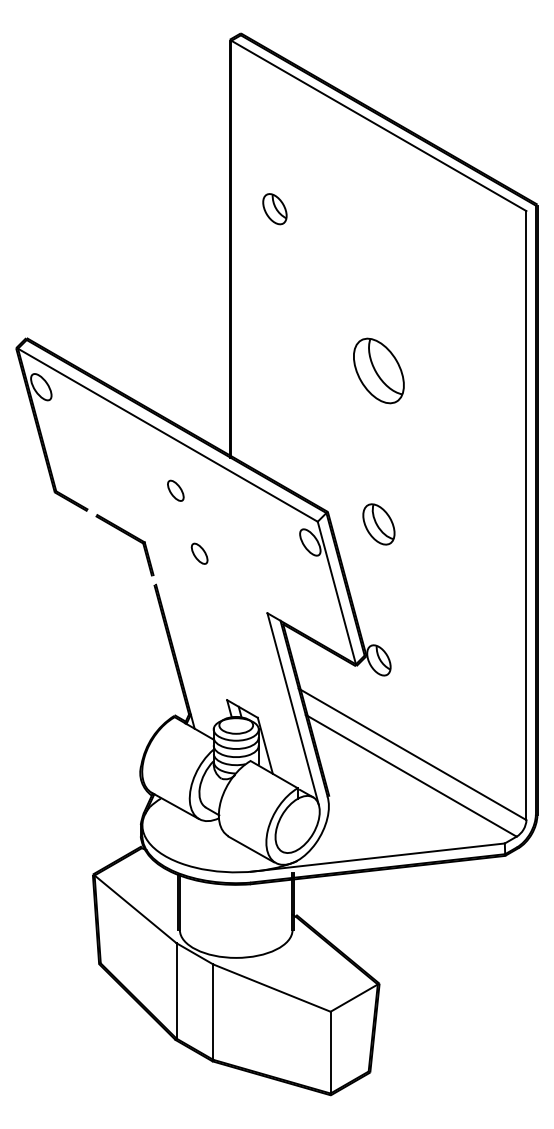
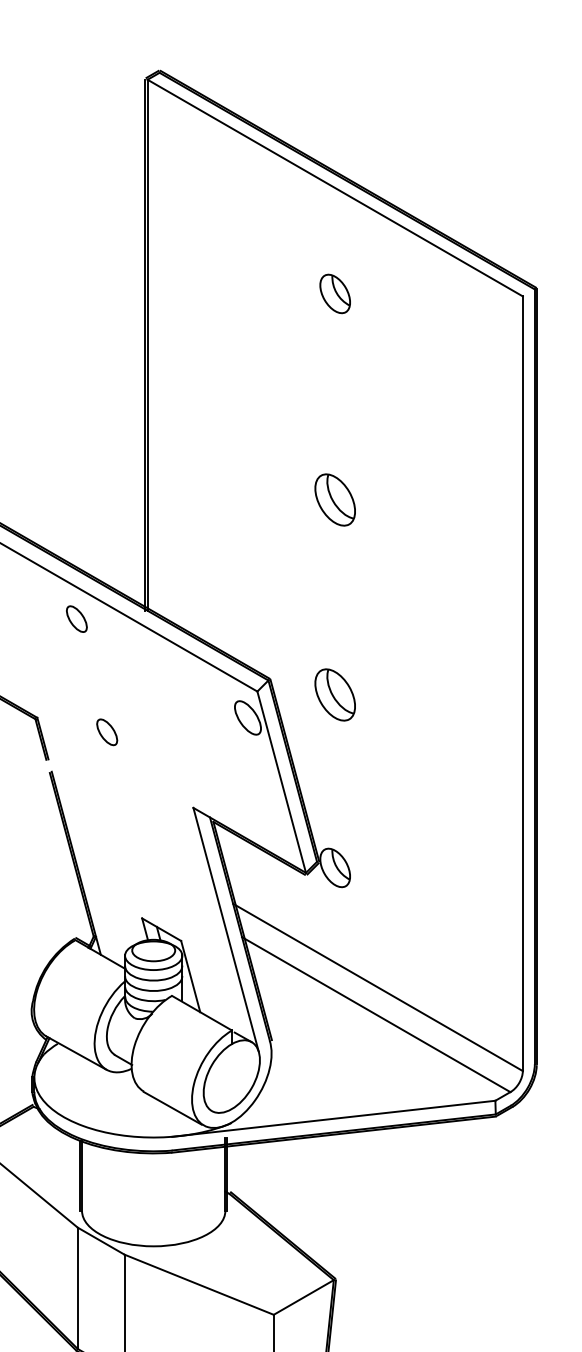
part: (274, 209) -> (334, 294), moved
part: (378, 371) -> (334, 500), size x0.62
part: (175, 490) -> (76, 618), moved

